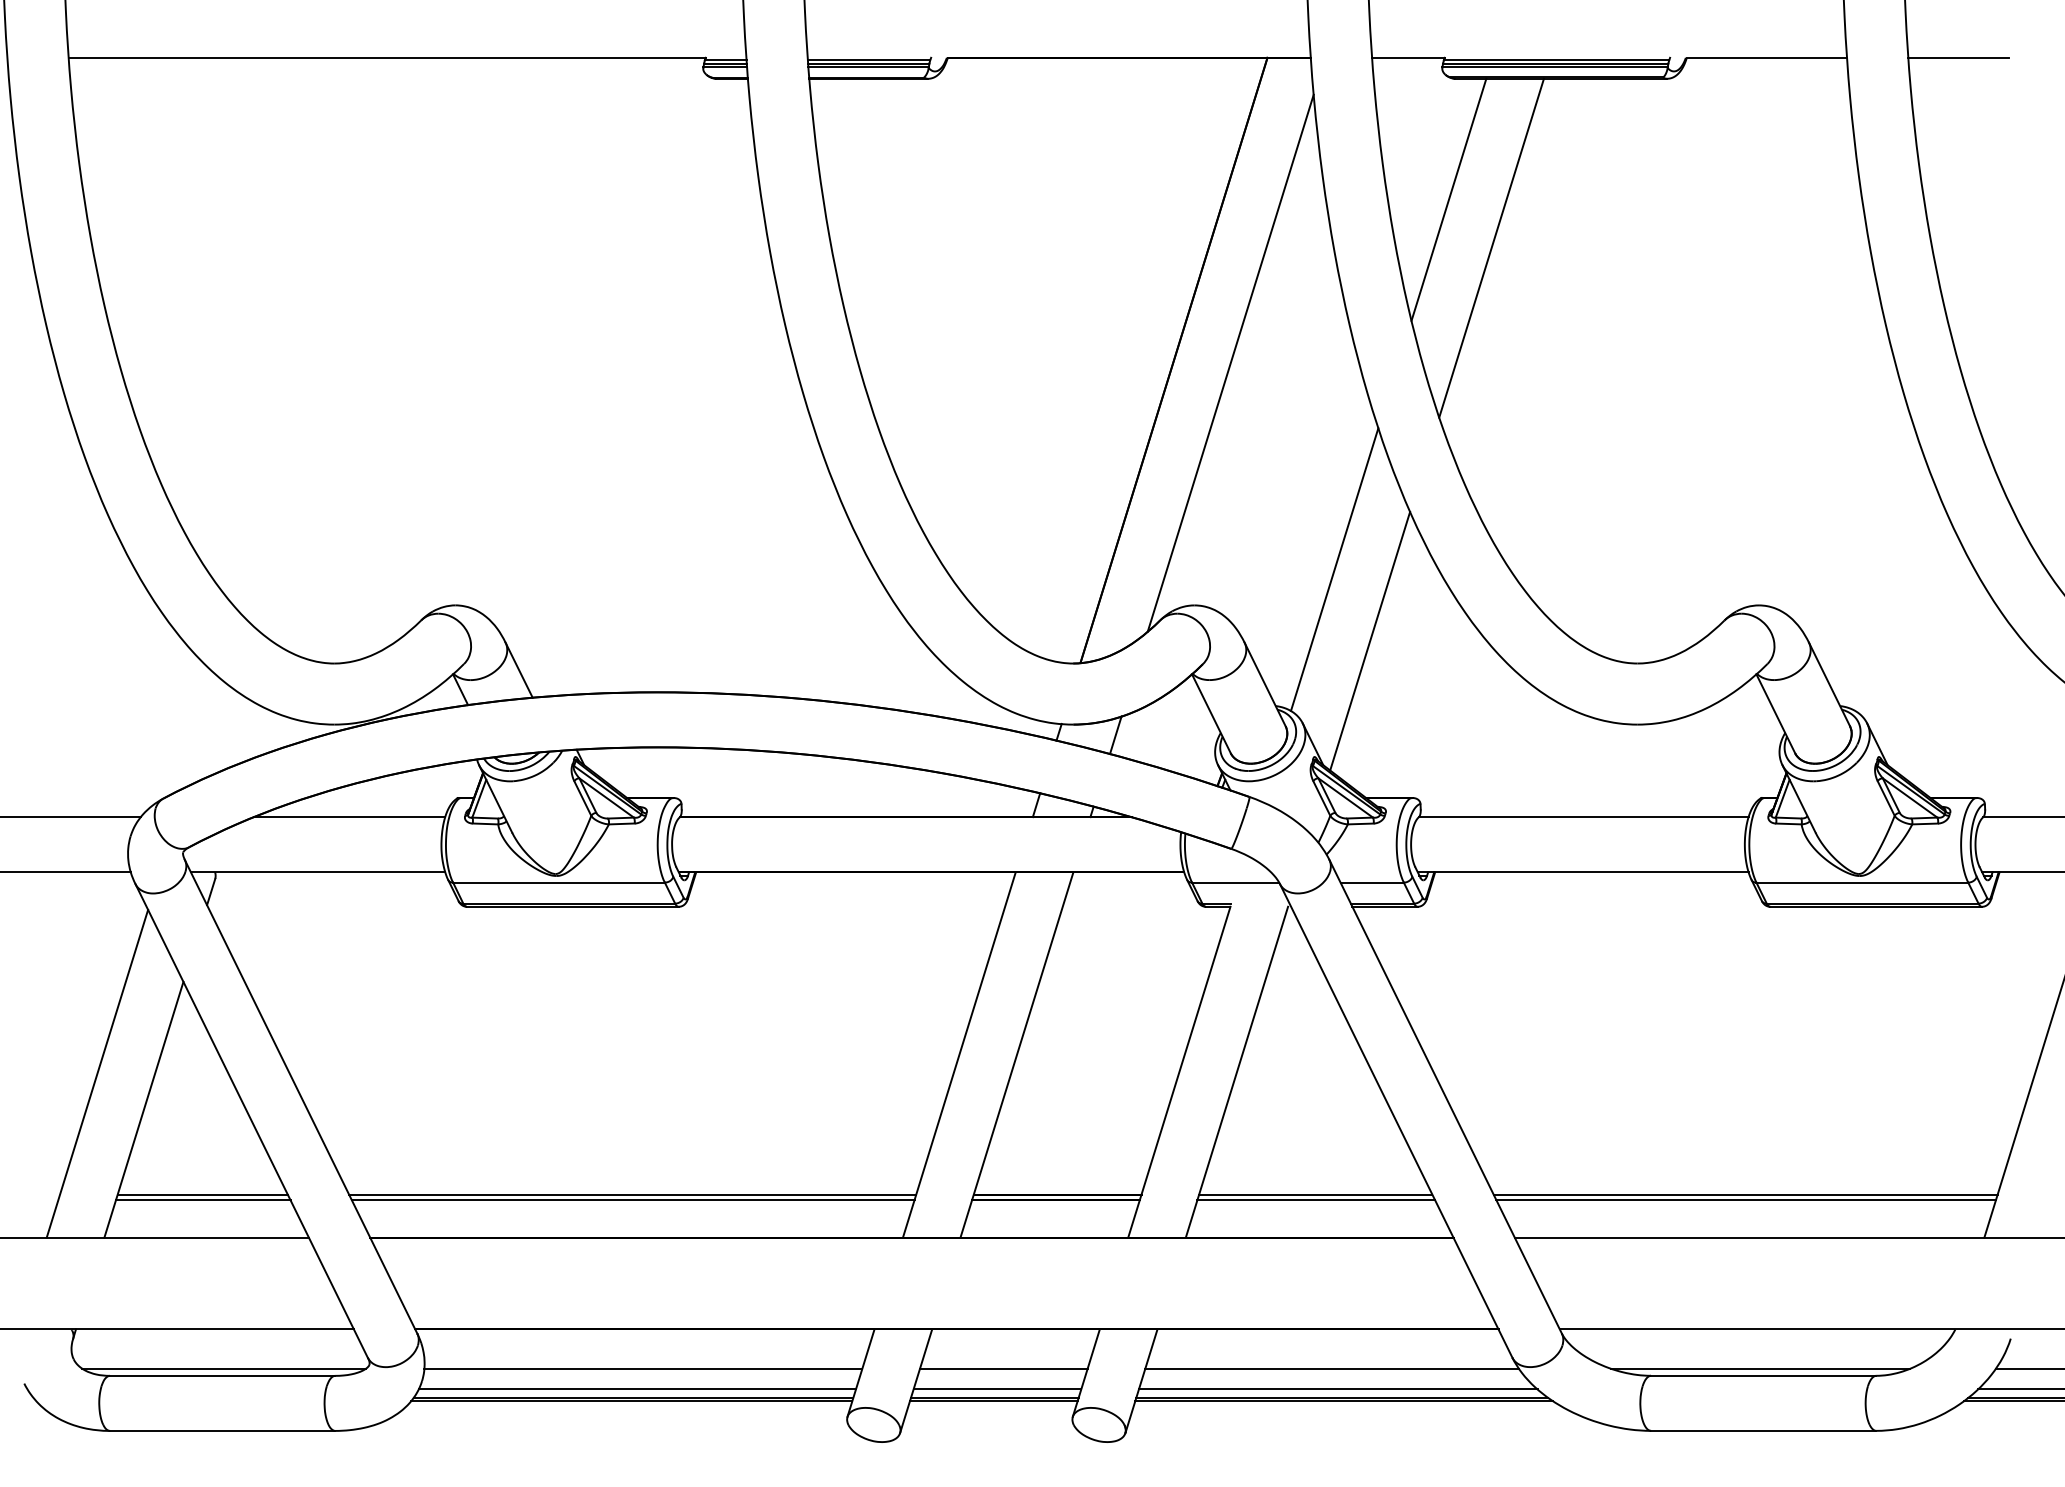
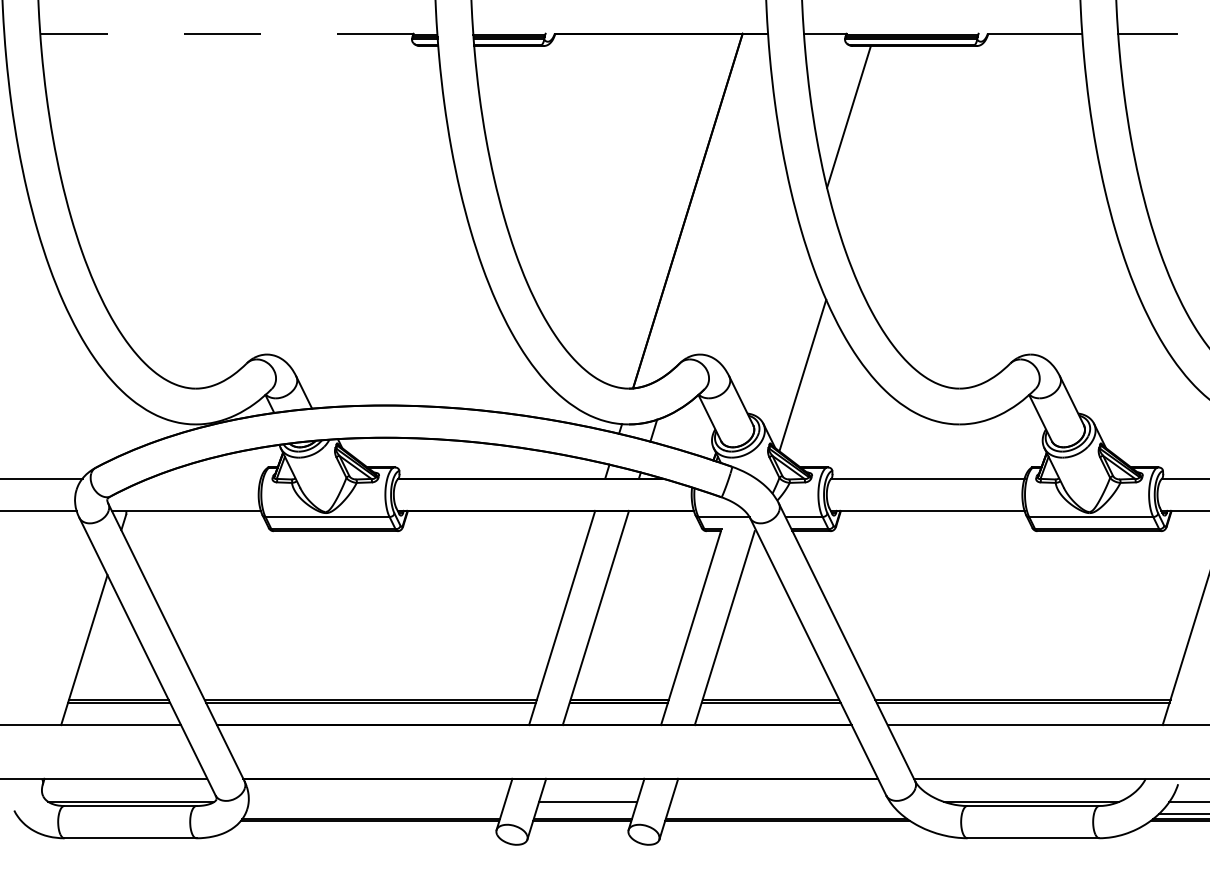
line: (386, 57) -> (226, 33), solid -> dashed
line: (1490, 248) -> (873, 145), removed
line: (1229, 362) -> (720, 212), removed
line: (1333, 569) -> (781, 333), removed
line: (348, 816) -> (204, 478), removed
line: (96, 1072) -> (56, 628), removed
line: (642, 1368) -> (376, 801), removed
line: (1332, 1368) -> (780, 801), removed
line: (637, 1388) -> (373, 813), removed
line: (997, 1388) -> (584, 813), removed
line: (1337, 1388) -> (783, 813), removed

